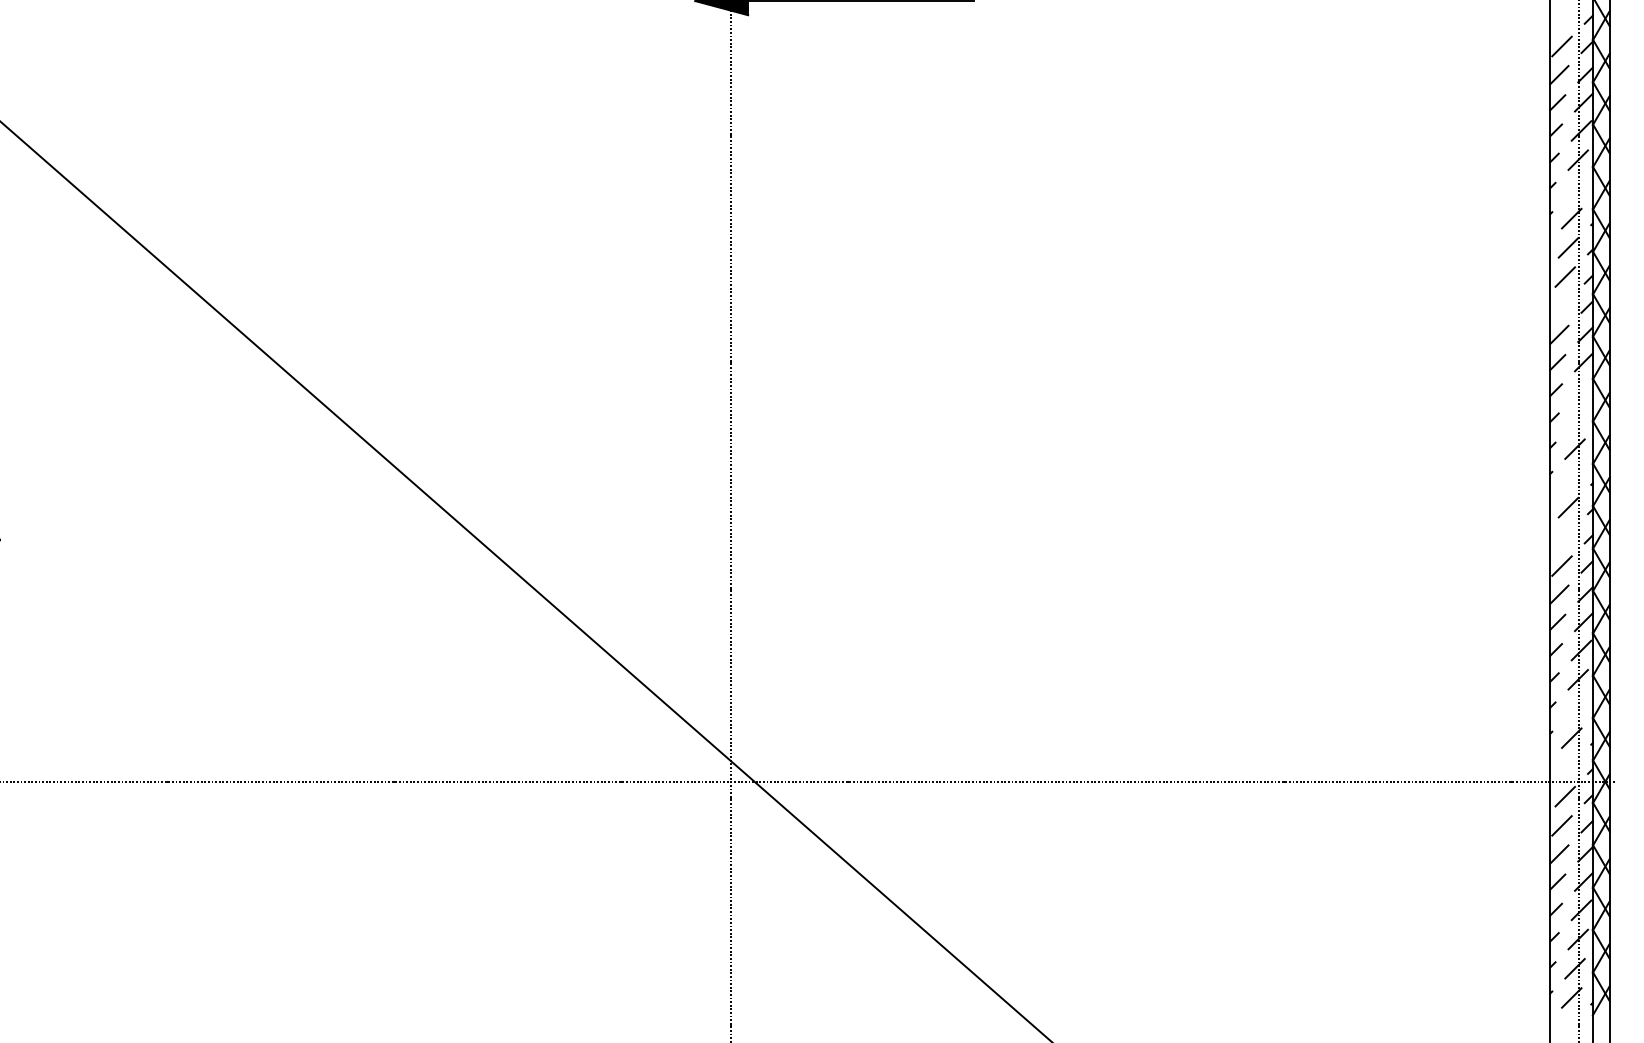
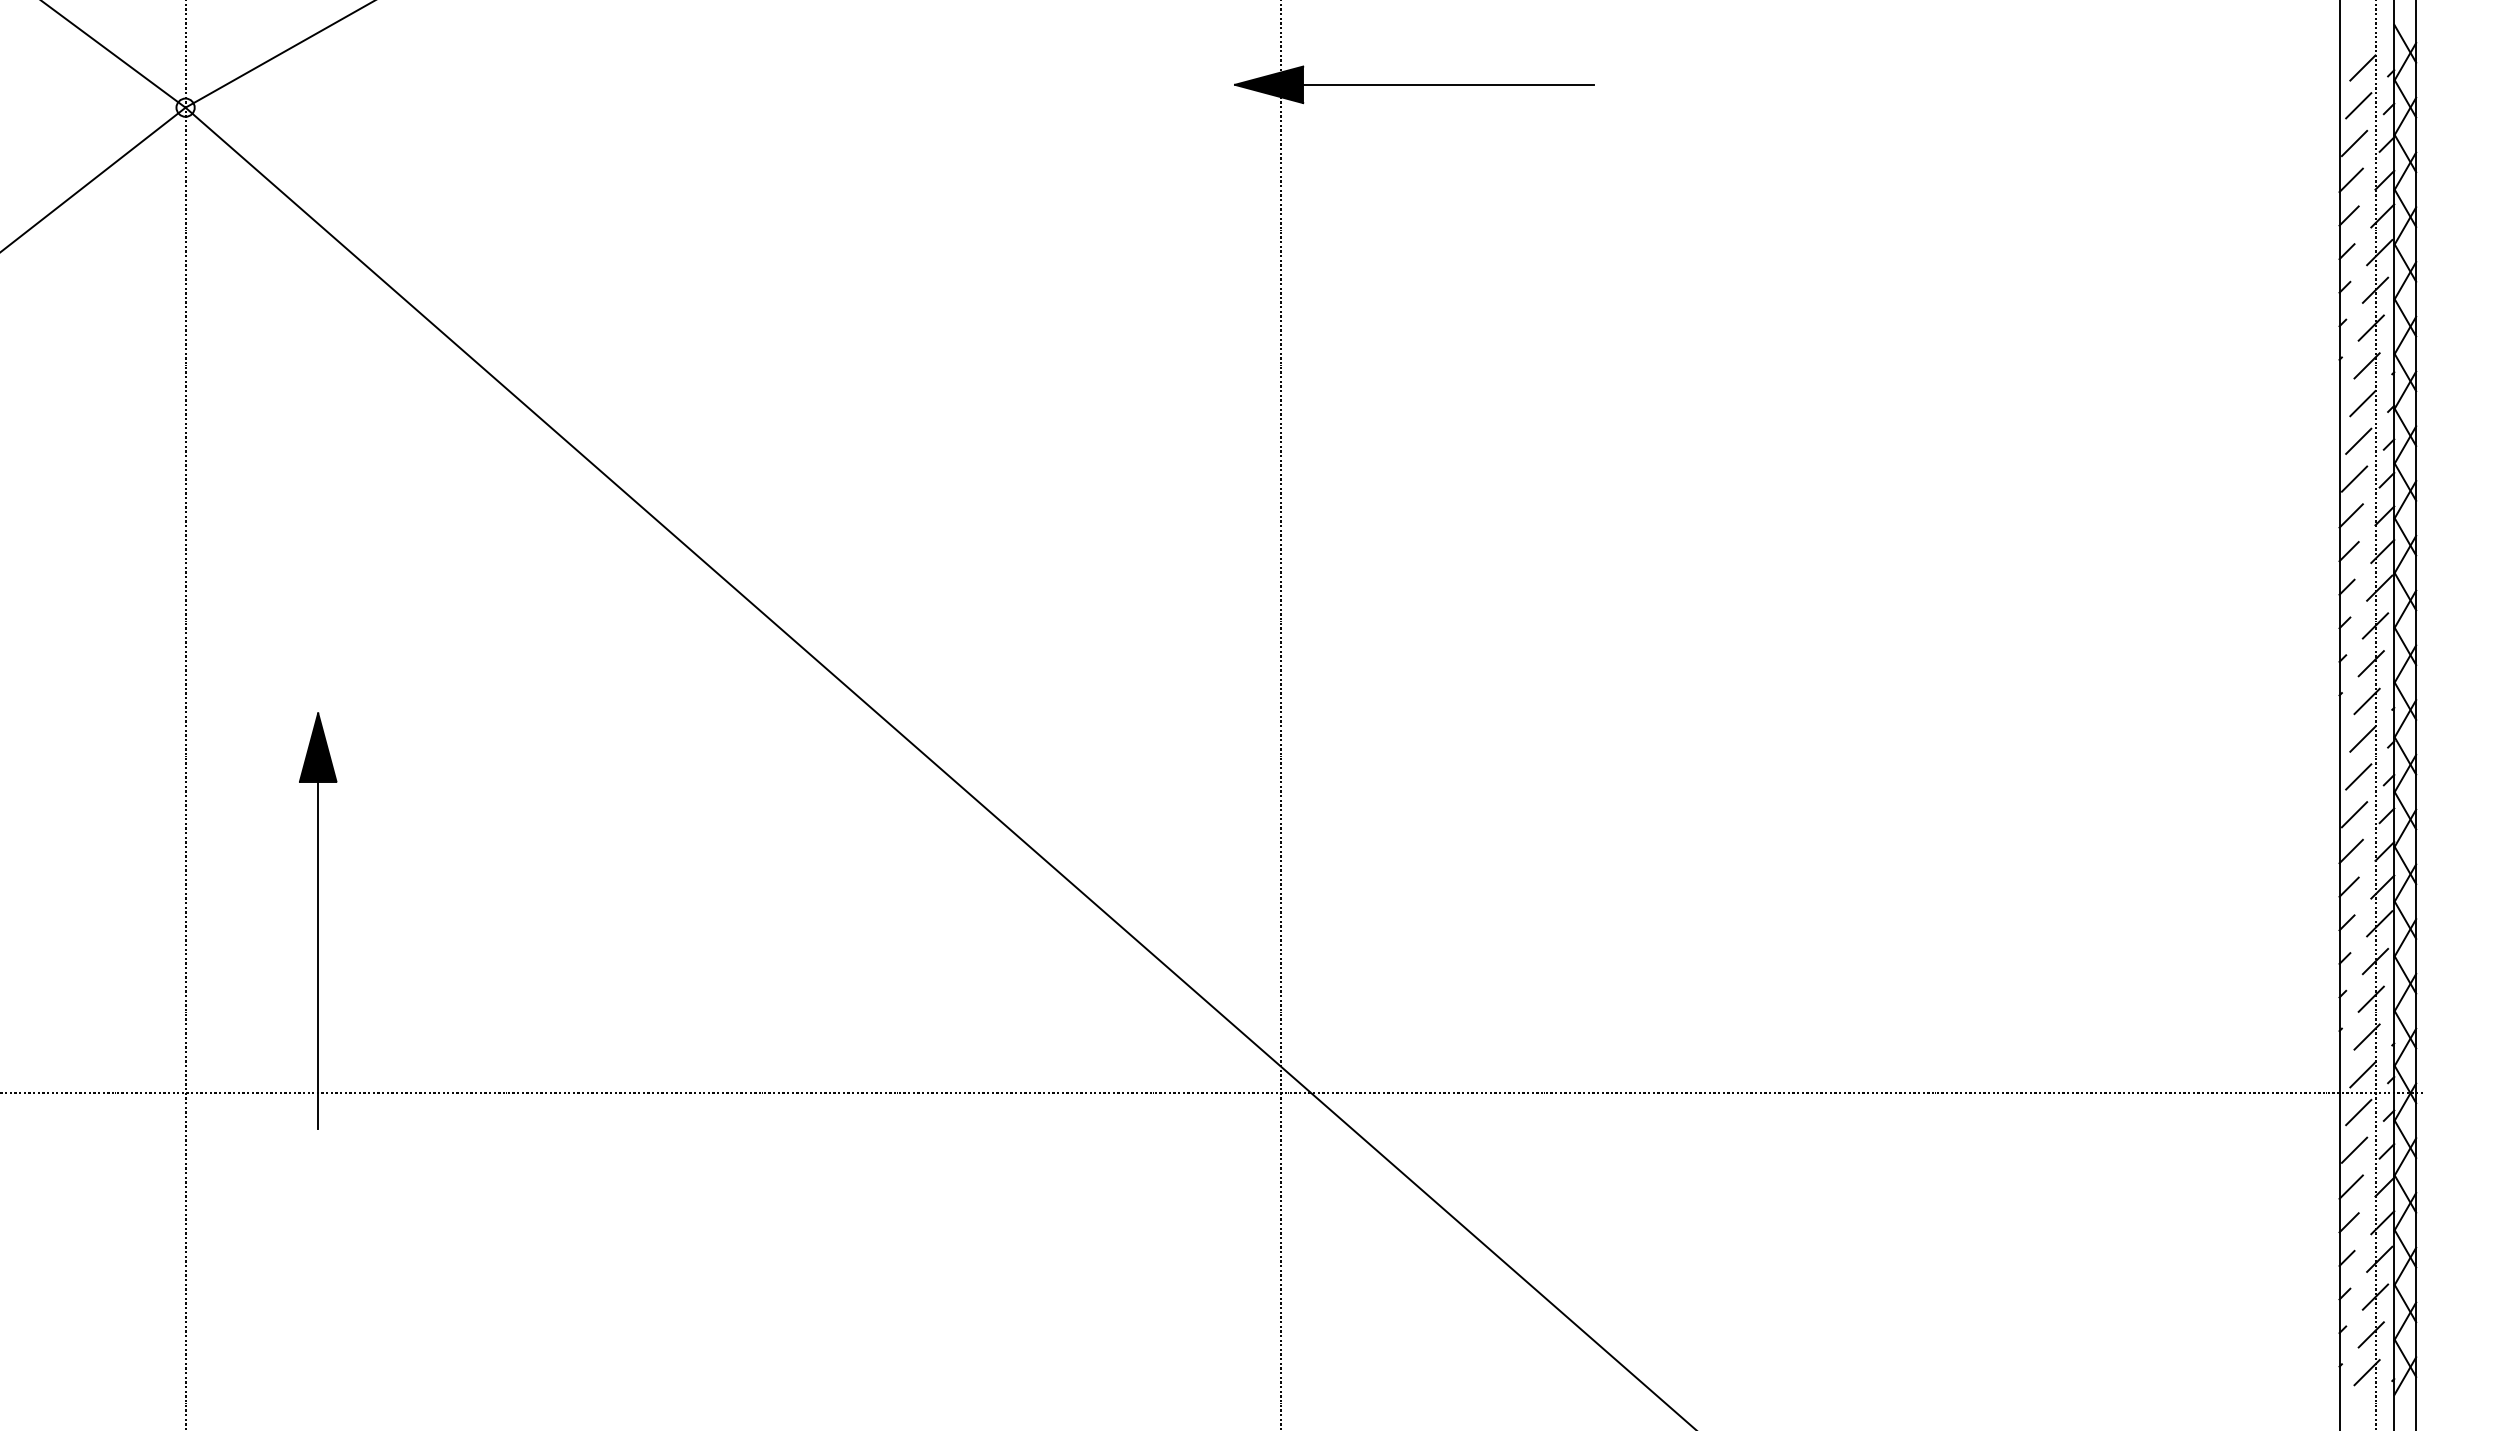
line: (1565, 17) -> (2358, 105), added
line: (1574, 188) -> (2370, 327), added
line: (1562, 305) -> (2354, 478), added
line: (1581, 390) -> (2379, 587), added
line: (1578, 419) -> (2375, 625), added
line: (1571, 478) -> (2366, 701), added
line: (1565, 536) -> (2358, 776), added
line: (1574, 708) -> (2370, 998), added
line: (1568, 767) -> (2362, 1074), added

